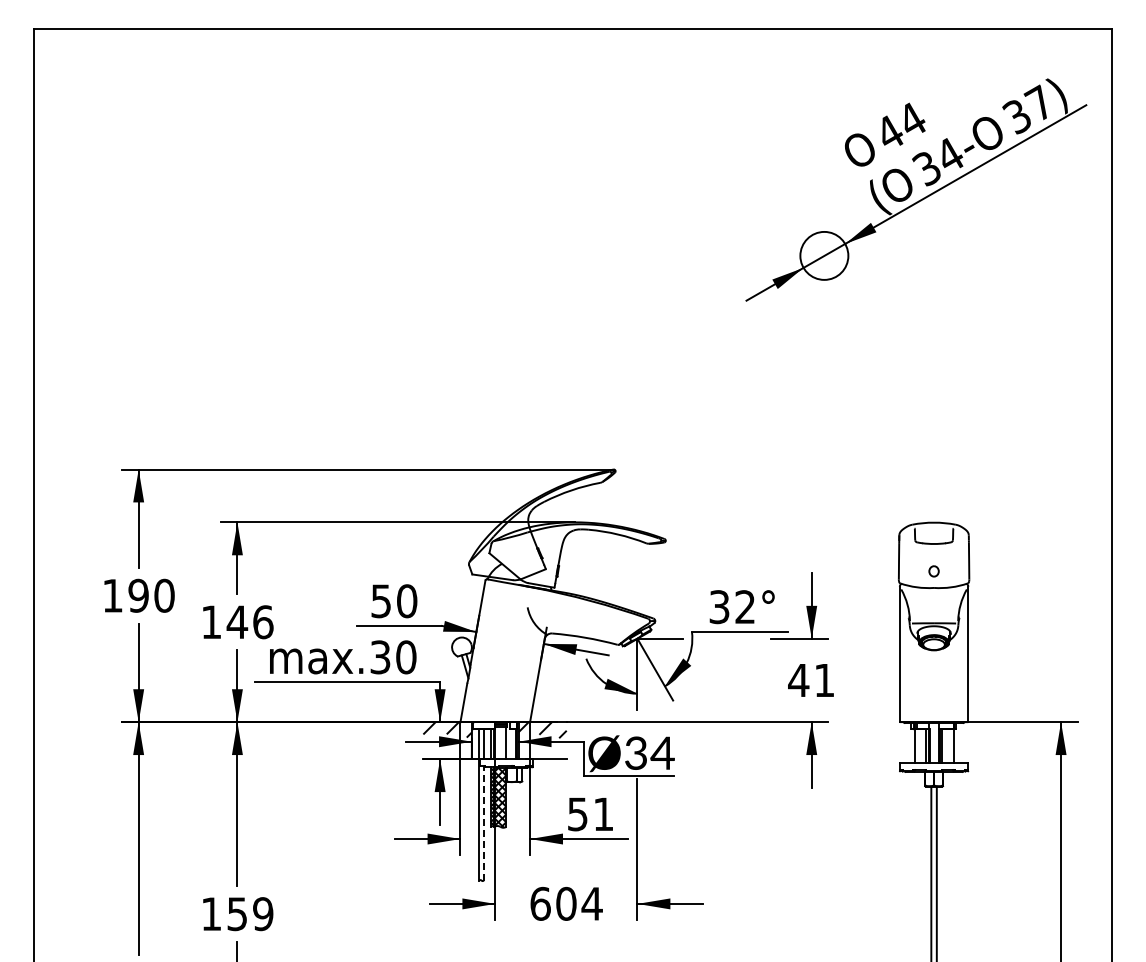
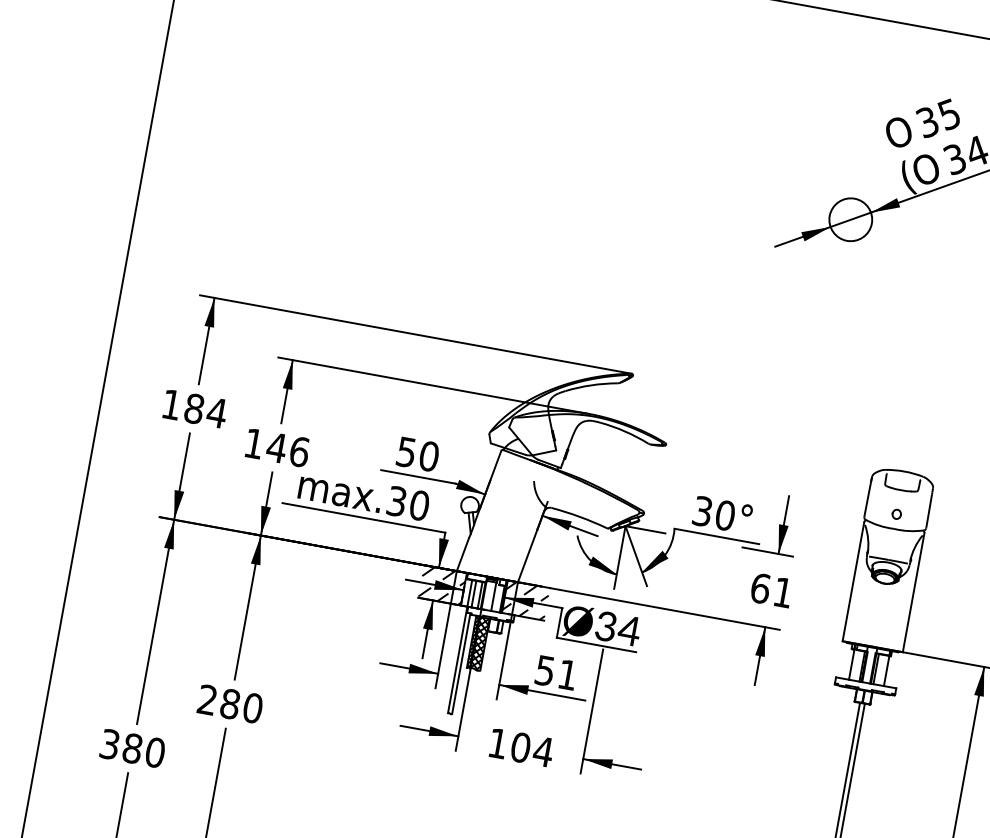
text: (899, 126) -> (937, 118), 44 -> 35
text: (151, 595) -> (205, 410), 190 -> 184
text: (745, 607) -> (725, 515), 32° -> 30°
text: (798, 680) -> (760, 588), 41 -> 61
hatch: (447, 752) -> (440, 595), added
hatch: (542, 753) -> (523, 611), added
line: (483, 822) -> (461, 662), dashed -> solid
text: (540, 903) -> (498, 743), 604 -> 104
text: (237, 914) -> (230, 704), 159 -> 280

